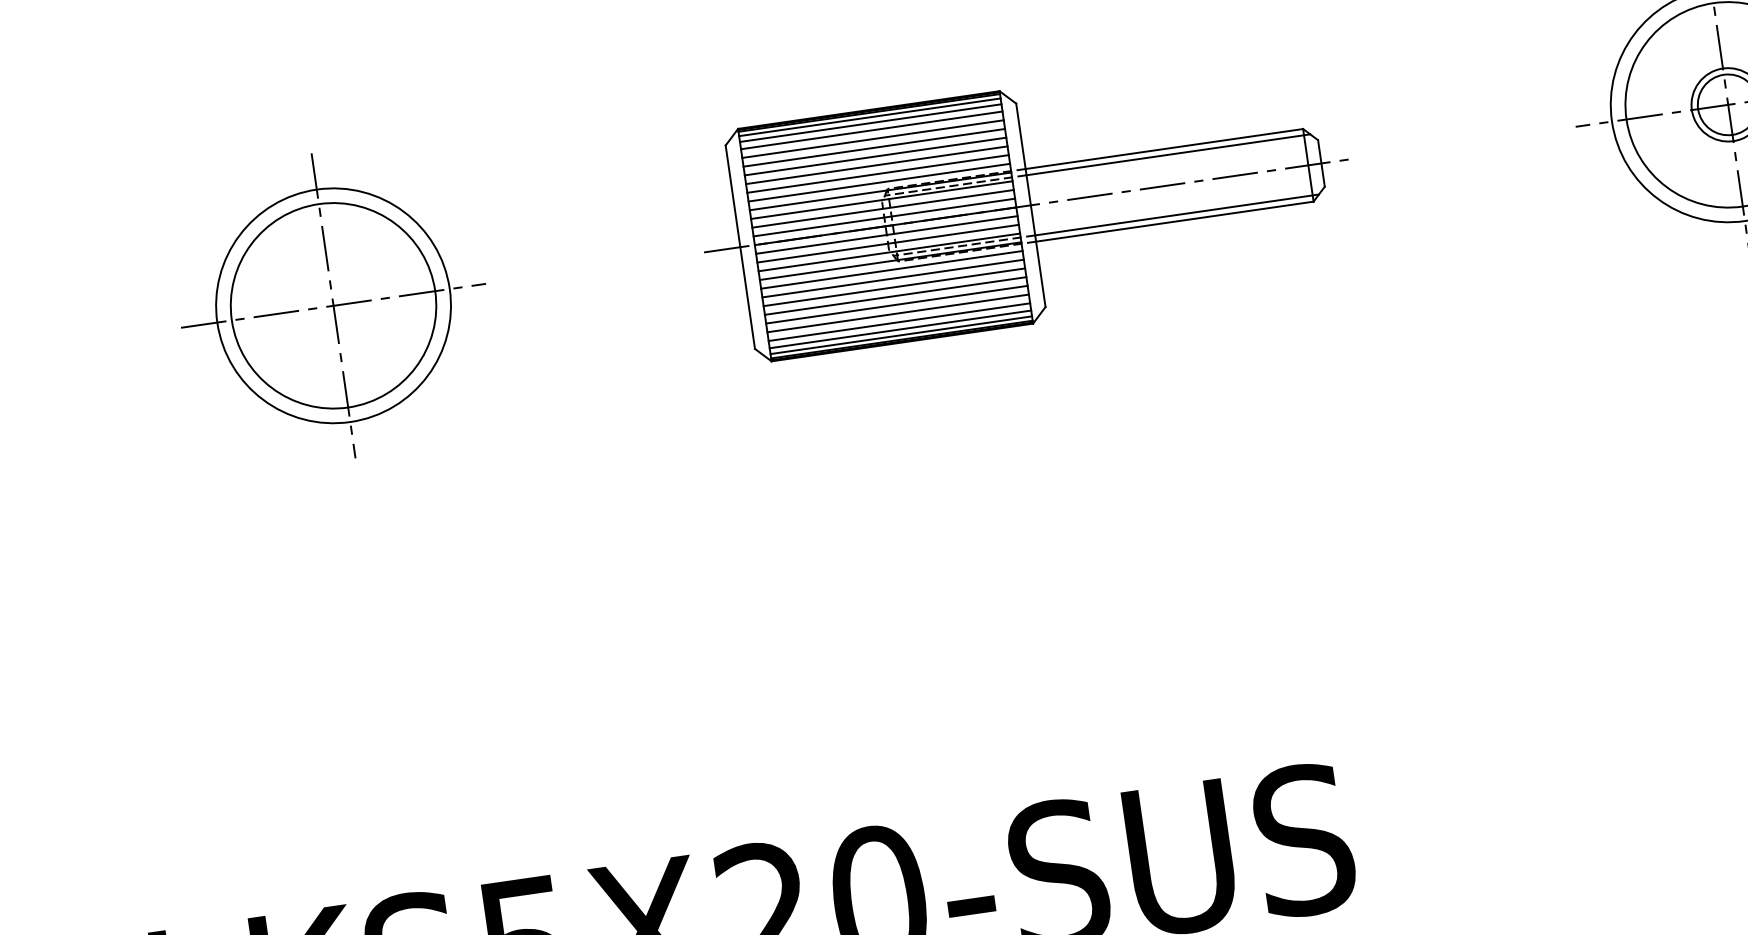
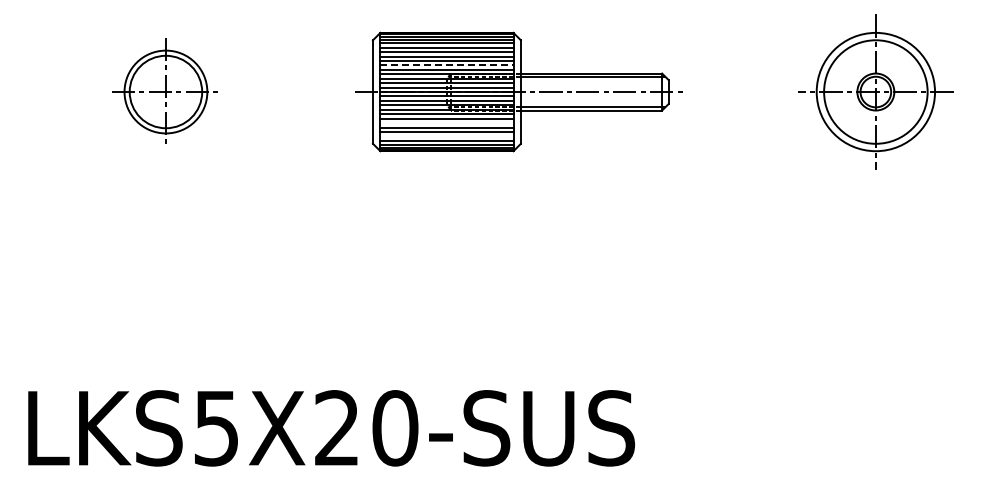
line: (877, 174) -> (446, 65), solid -> dashed
line: (893, 288) -> (446, 123), removed
part: (332, 304) -> (165, 91), size x0.7
line: (897, 313) -> (446, 136), removed

